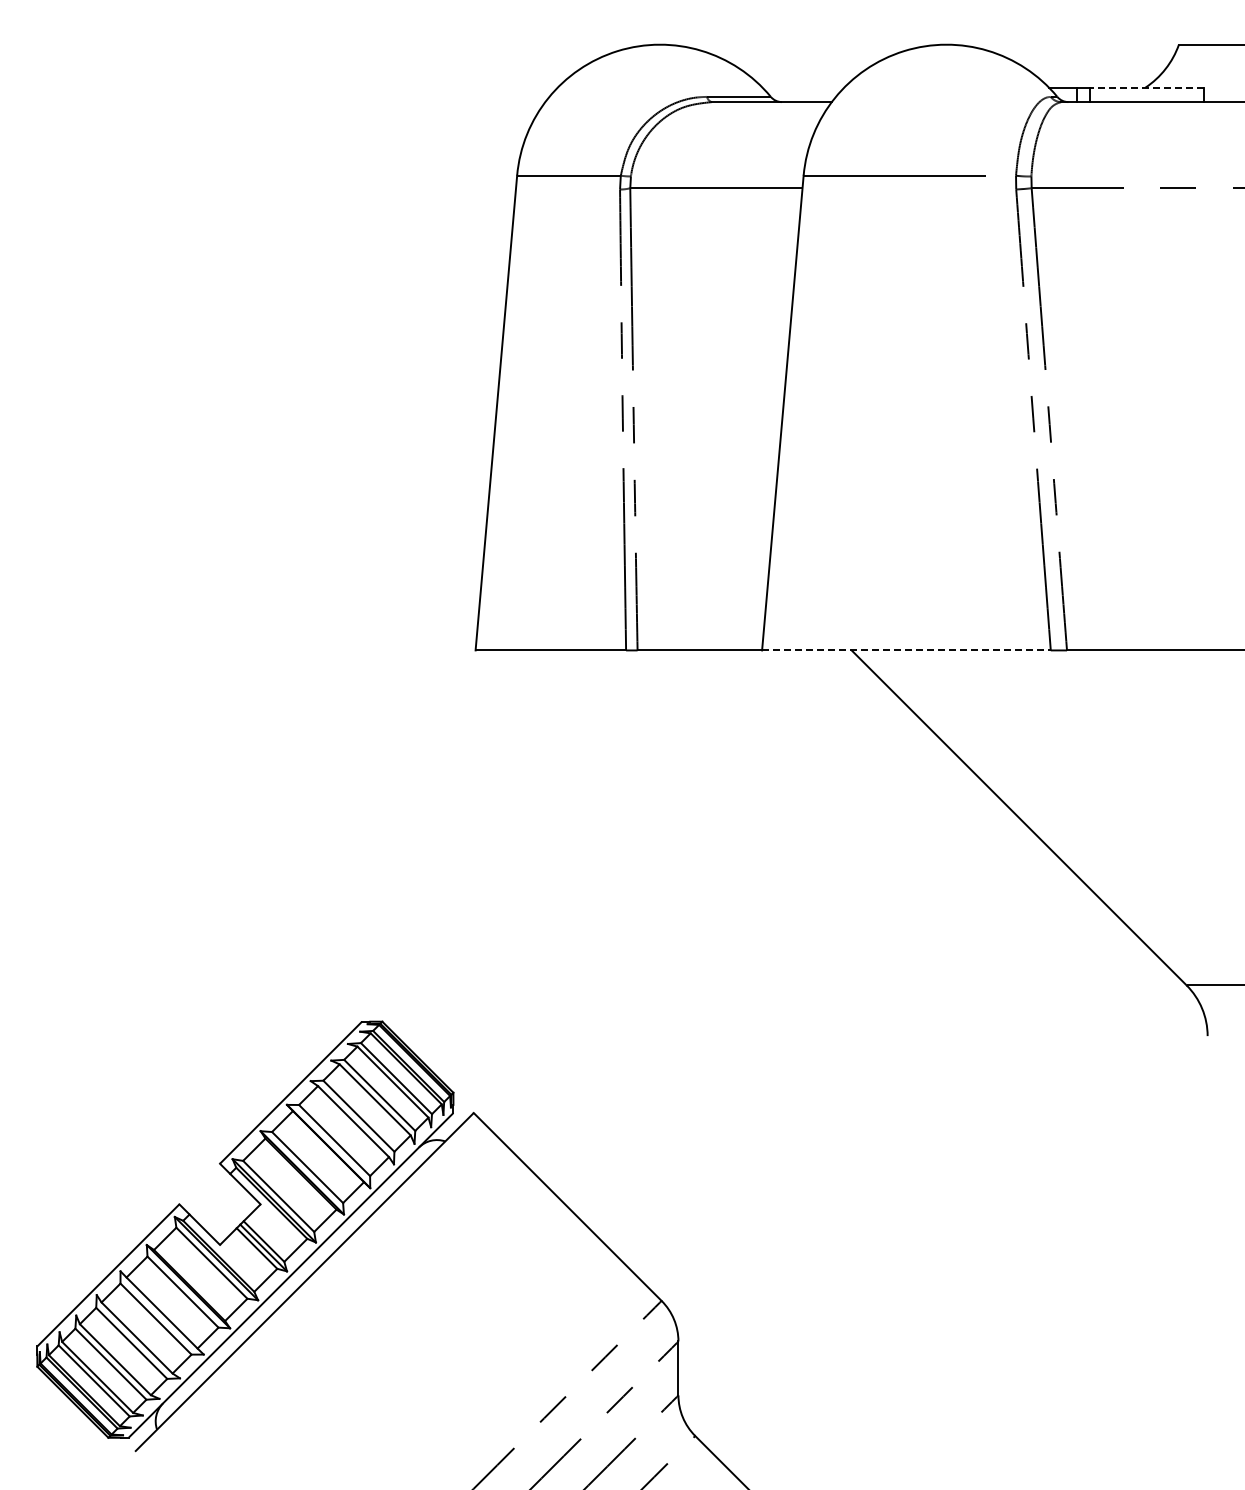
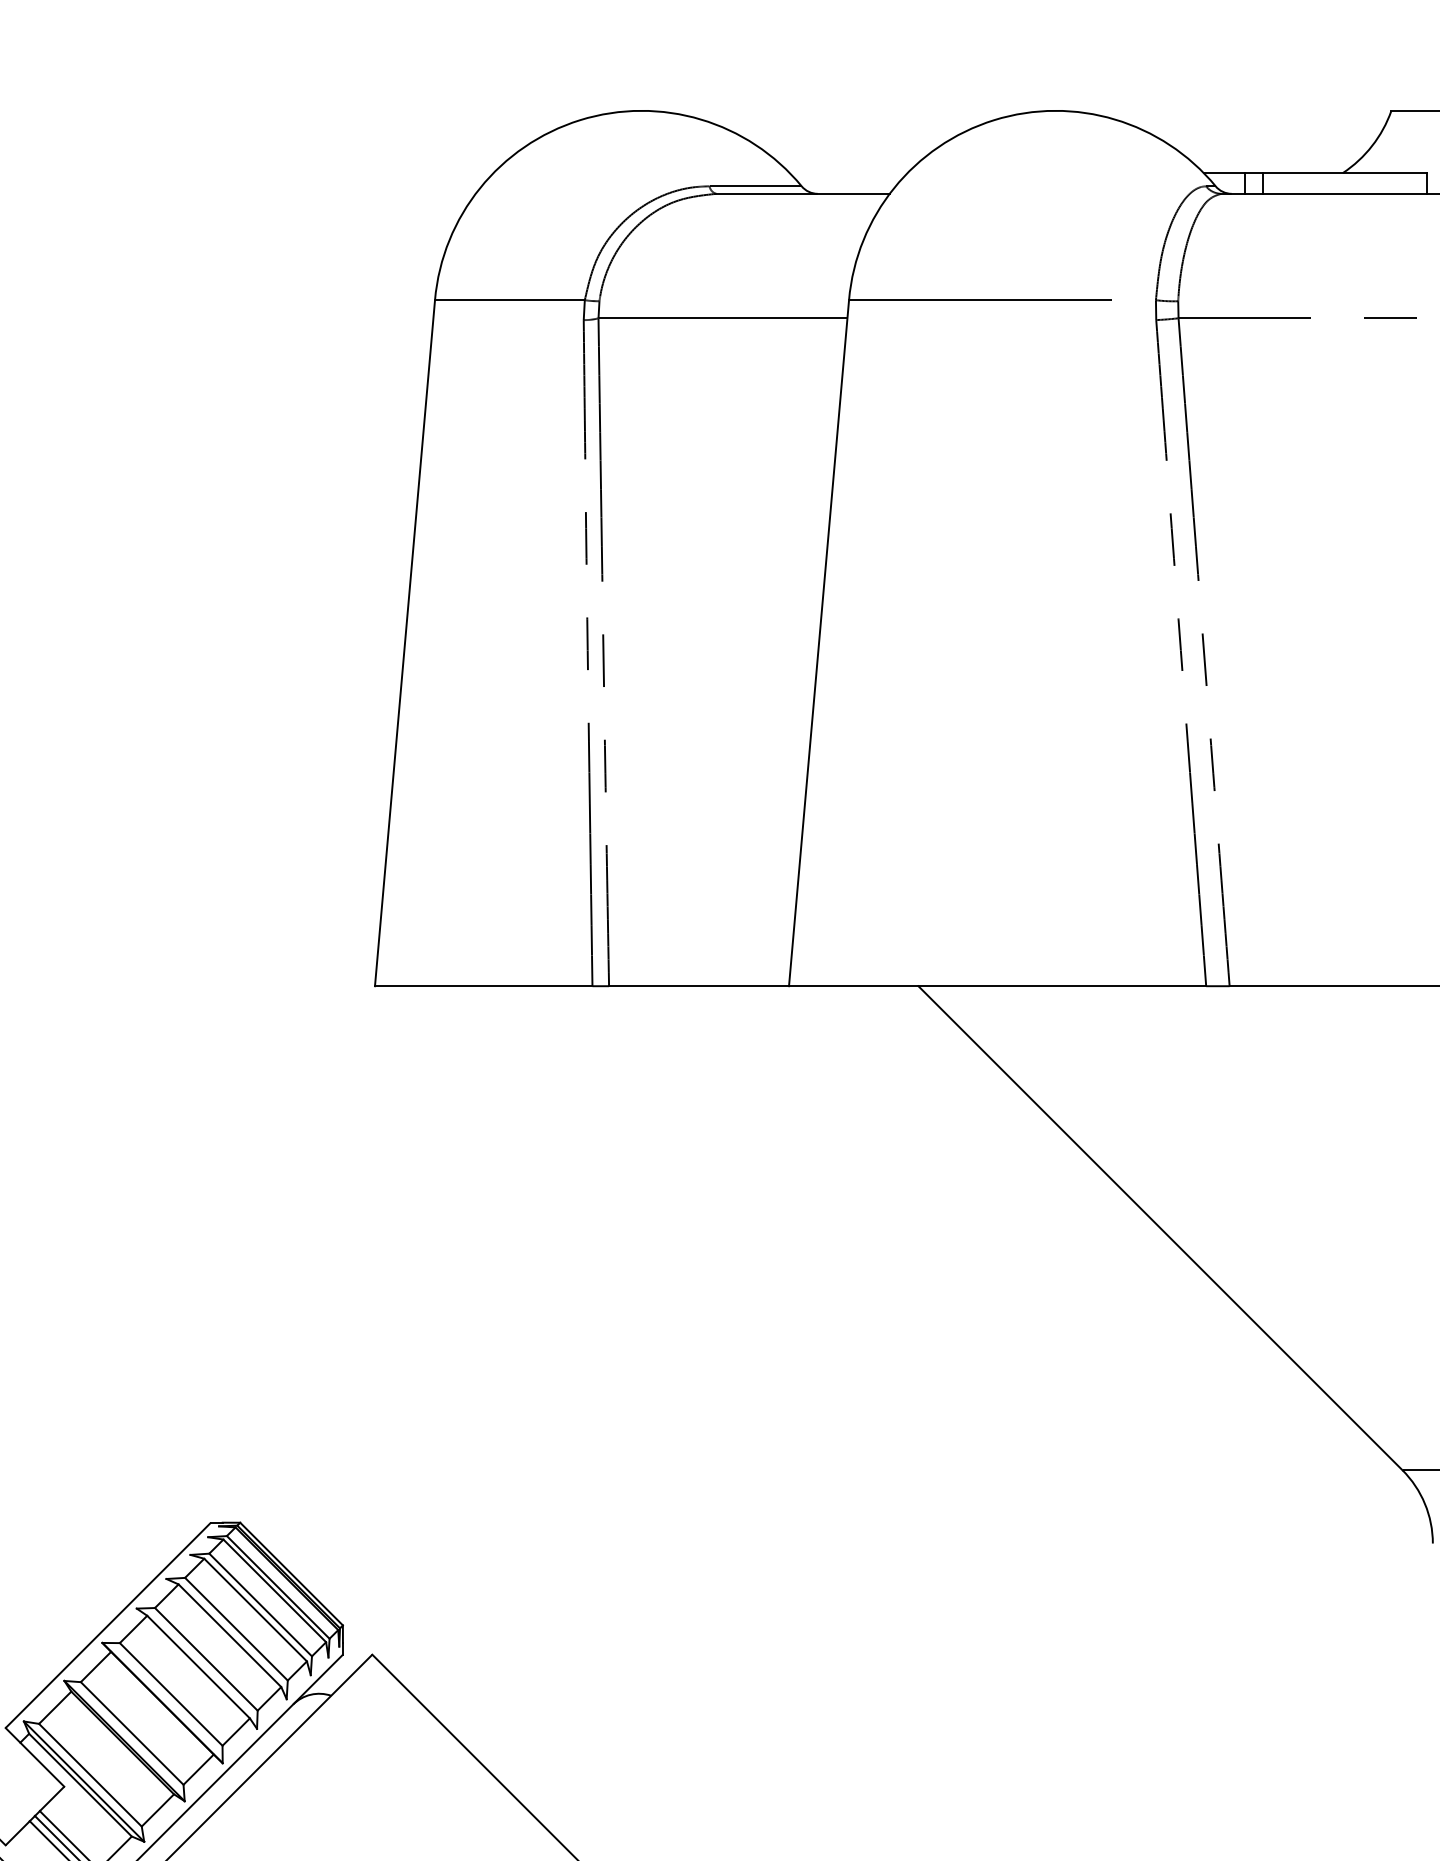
line: (1146, 87) -> (1344, 172), dashed -> solid
line: (906, 650) -> (997, 986), dashed -> solid

